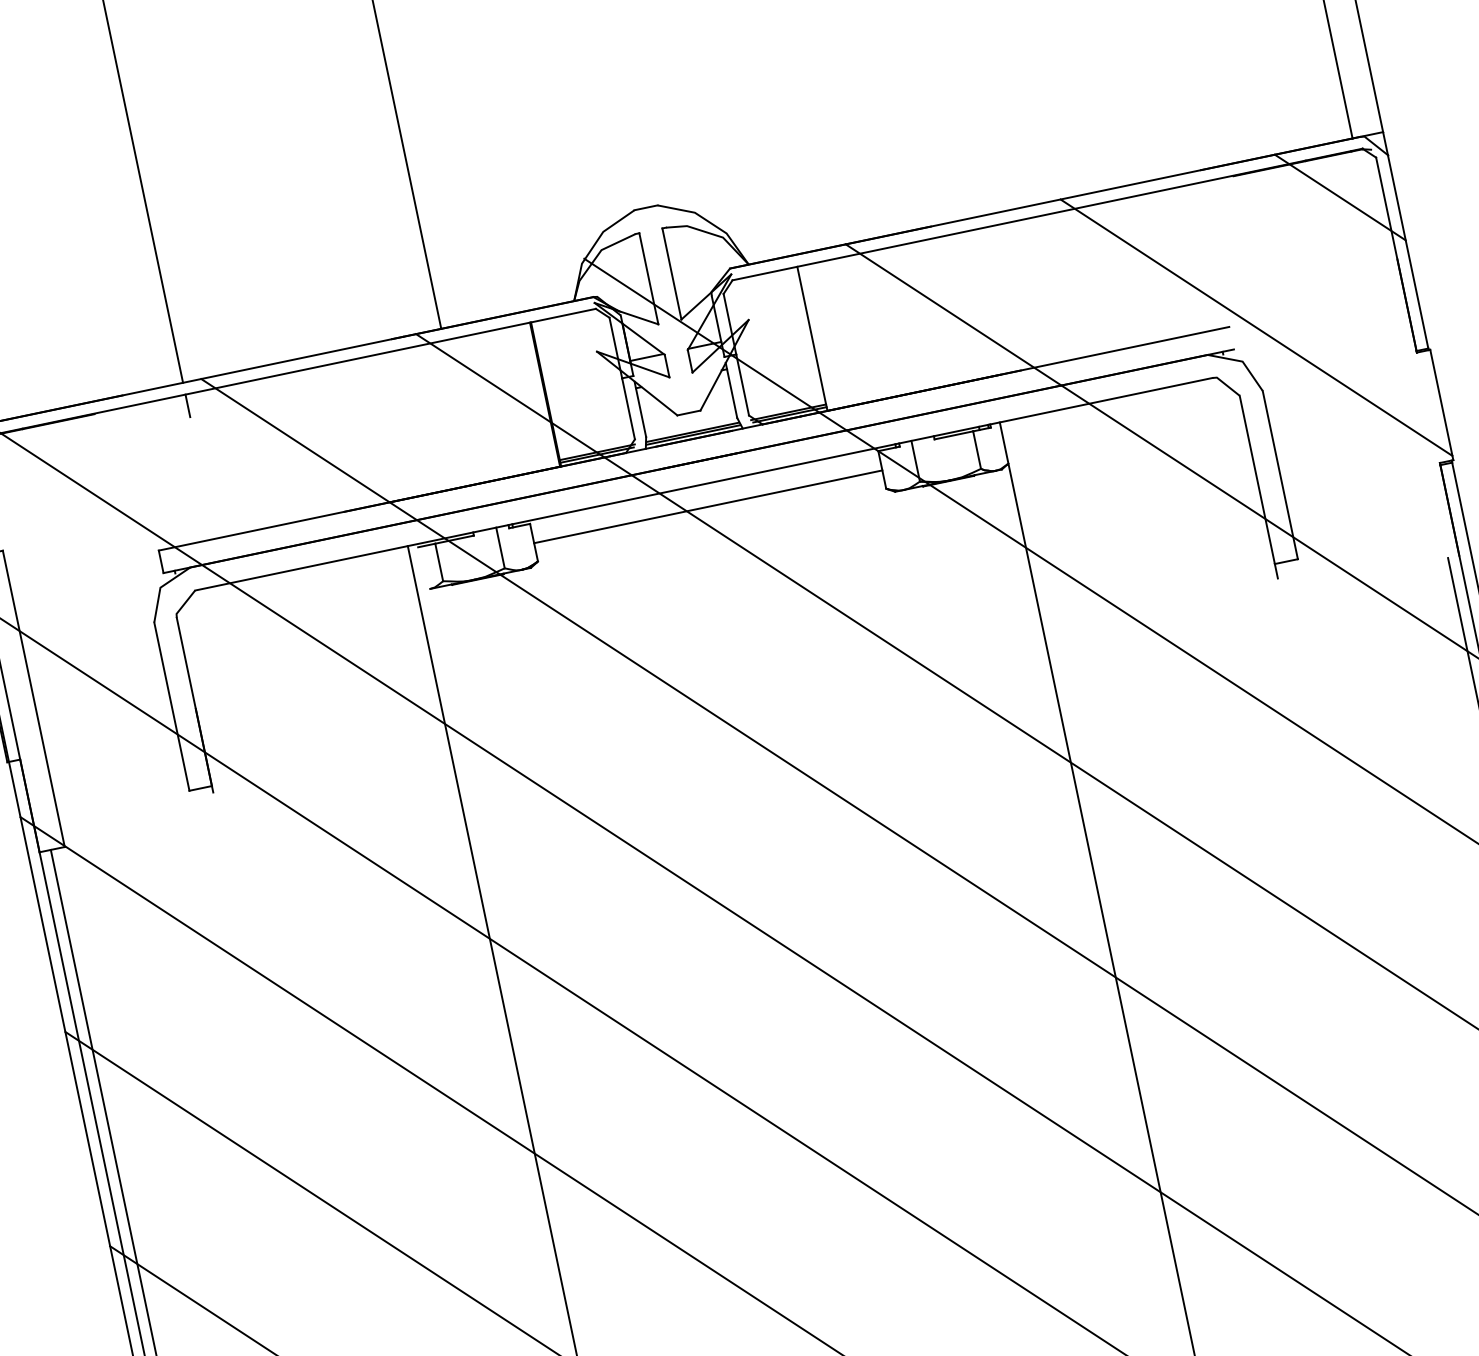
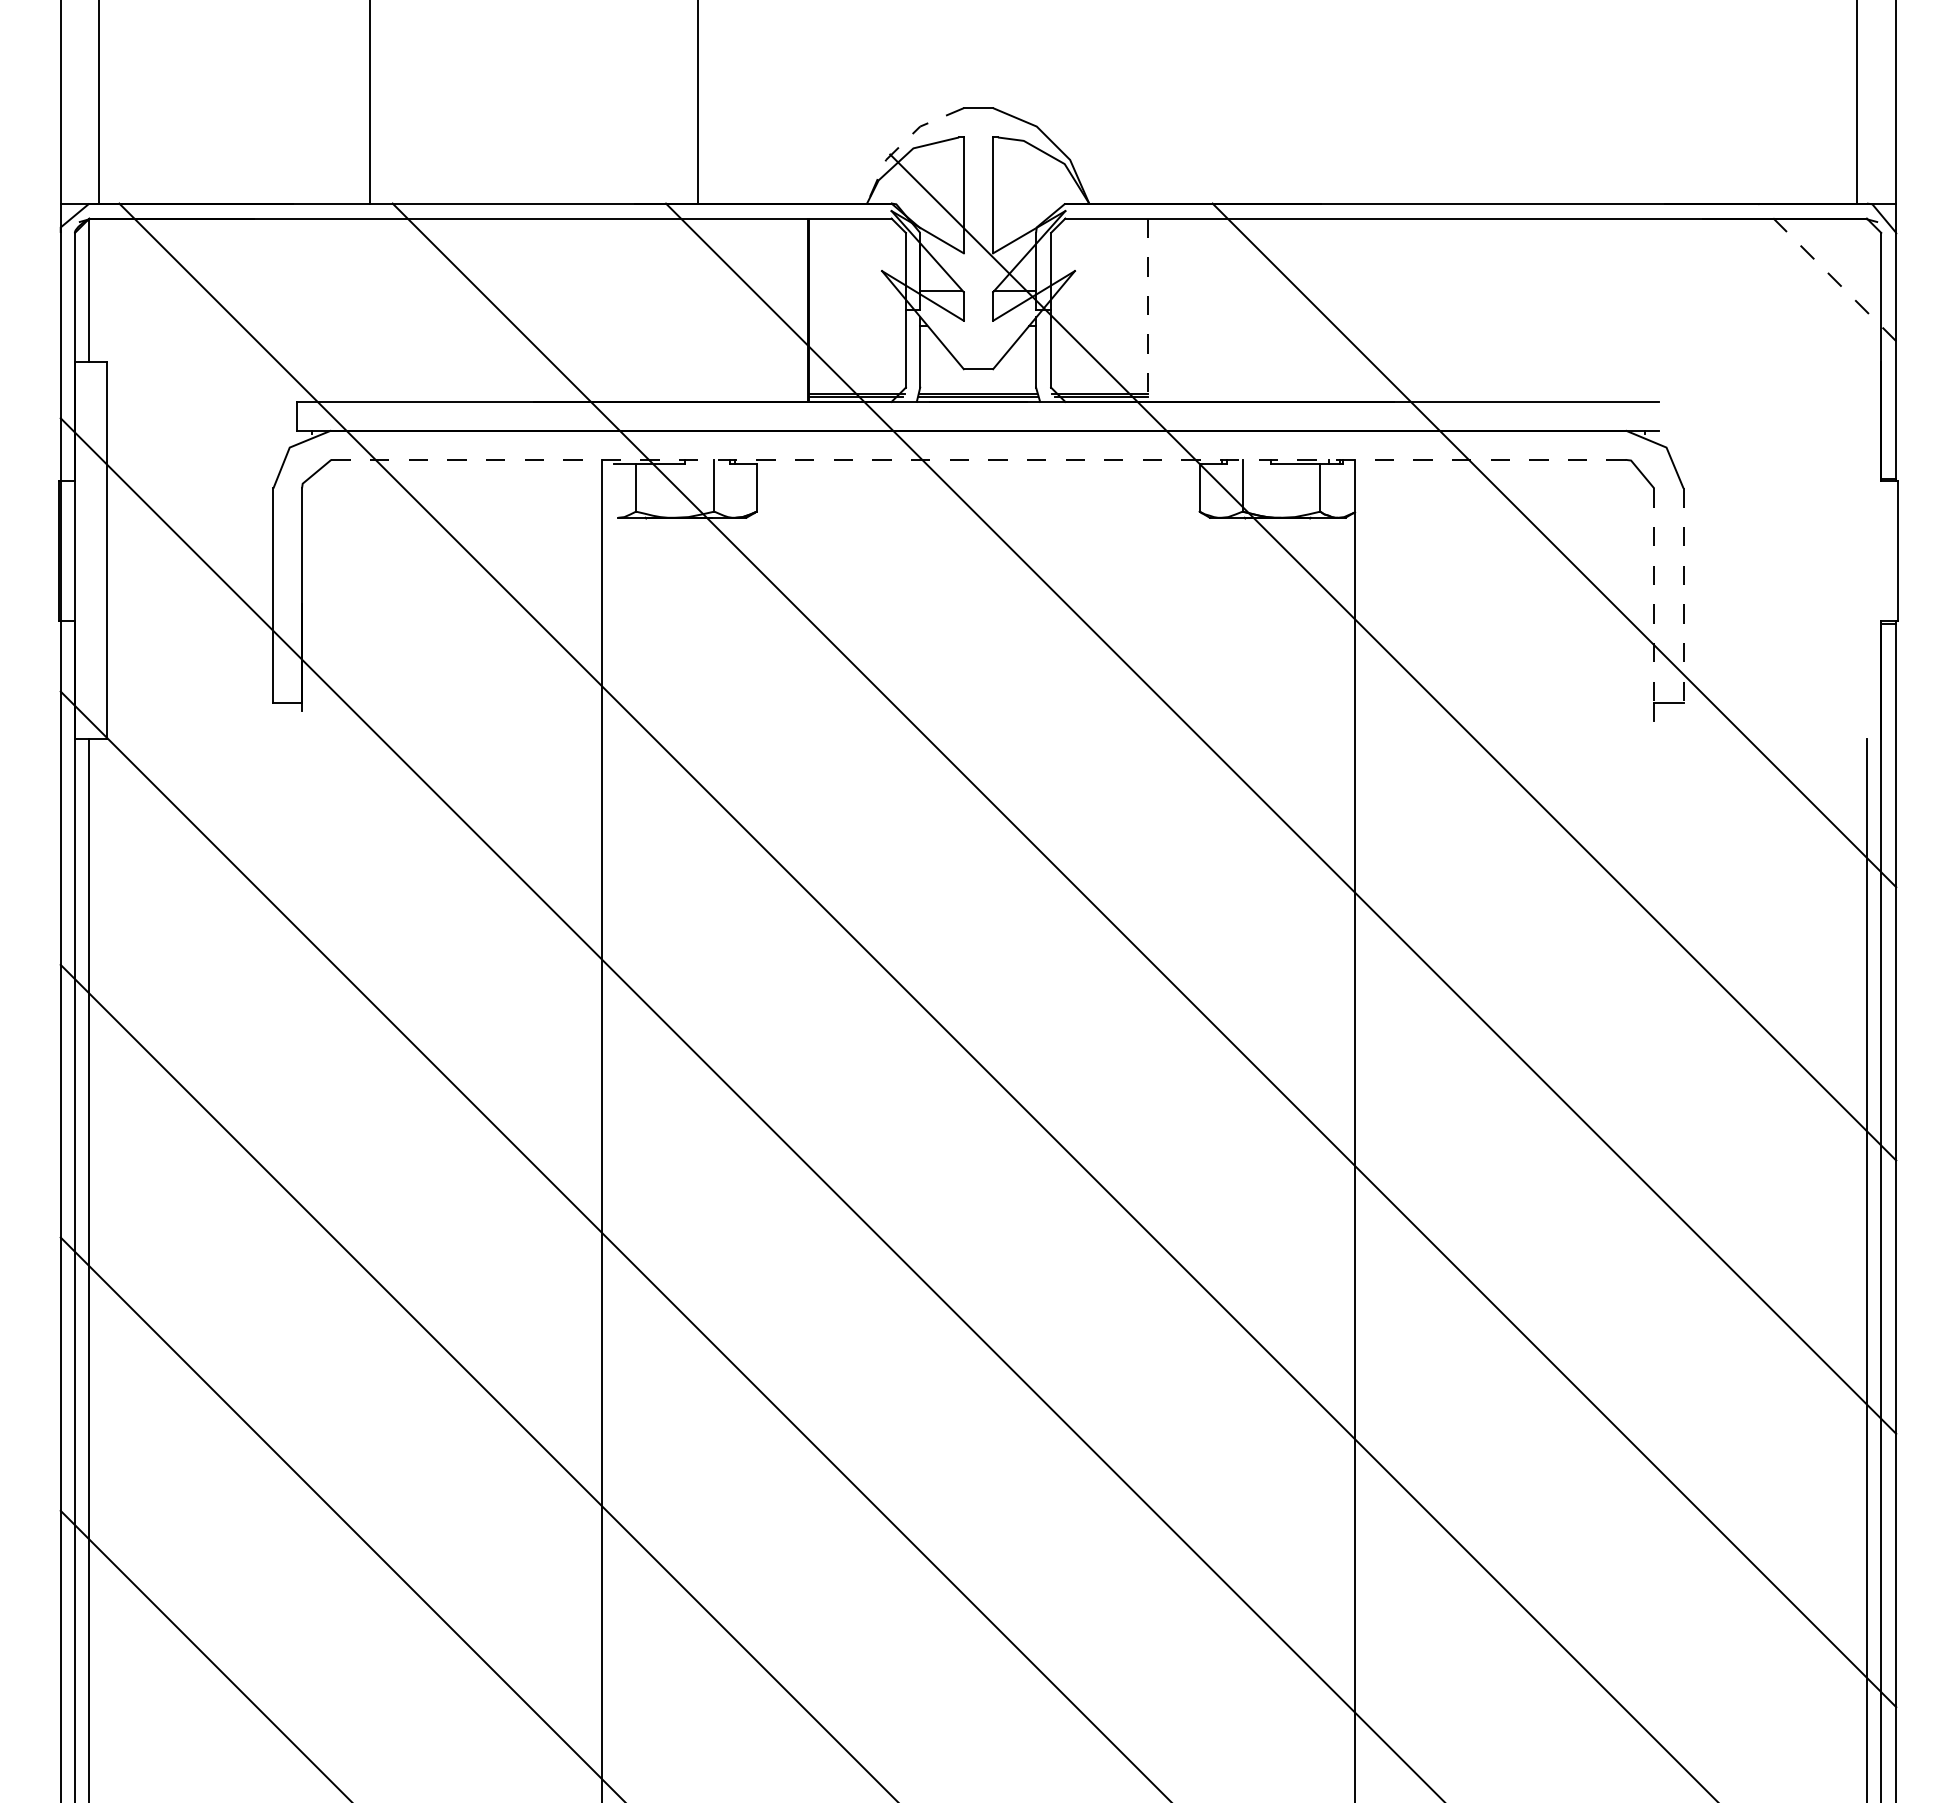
line: (1340, 197) -> (1827, 272), solid -> dashed
line: (592, 247) -> (903, 143), solid -> dashed
line: (1256, 327) -> (1691, 409), removed
line: (812, 339) -> (1147, 310), solid -> dashed
line: (187, 405) -> (369, 232), removed
line: (1280, 475) -> (1683, 596), solid -> dashed
line: (1257, 480) -> (1654, 596), solid -> dashed
line: (703, 483) -> (978, 459), solid -> dashed
line: (707, 506) -> (977, 488), removed

